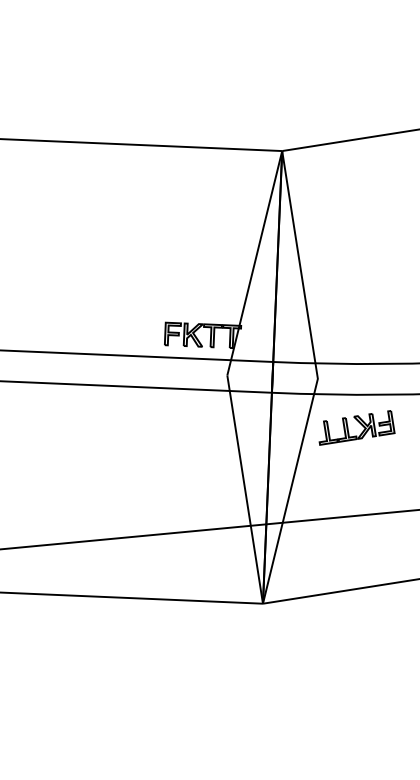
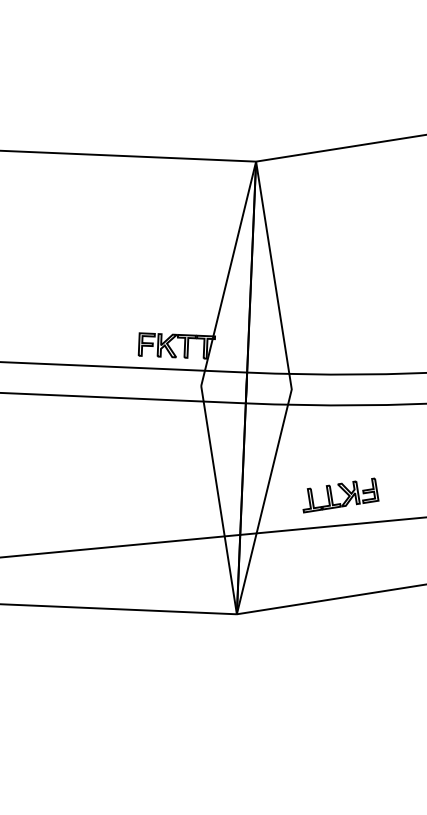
part: (356, 427) -> (340, 495), moved

